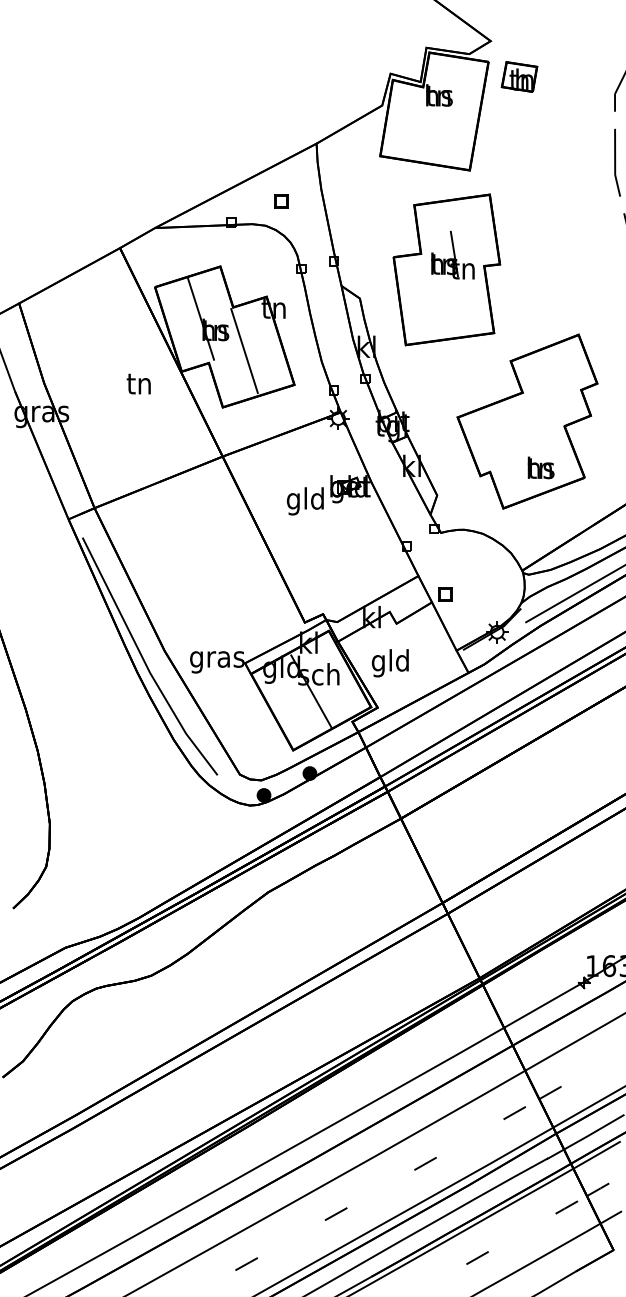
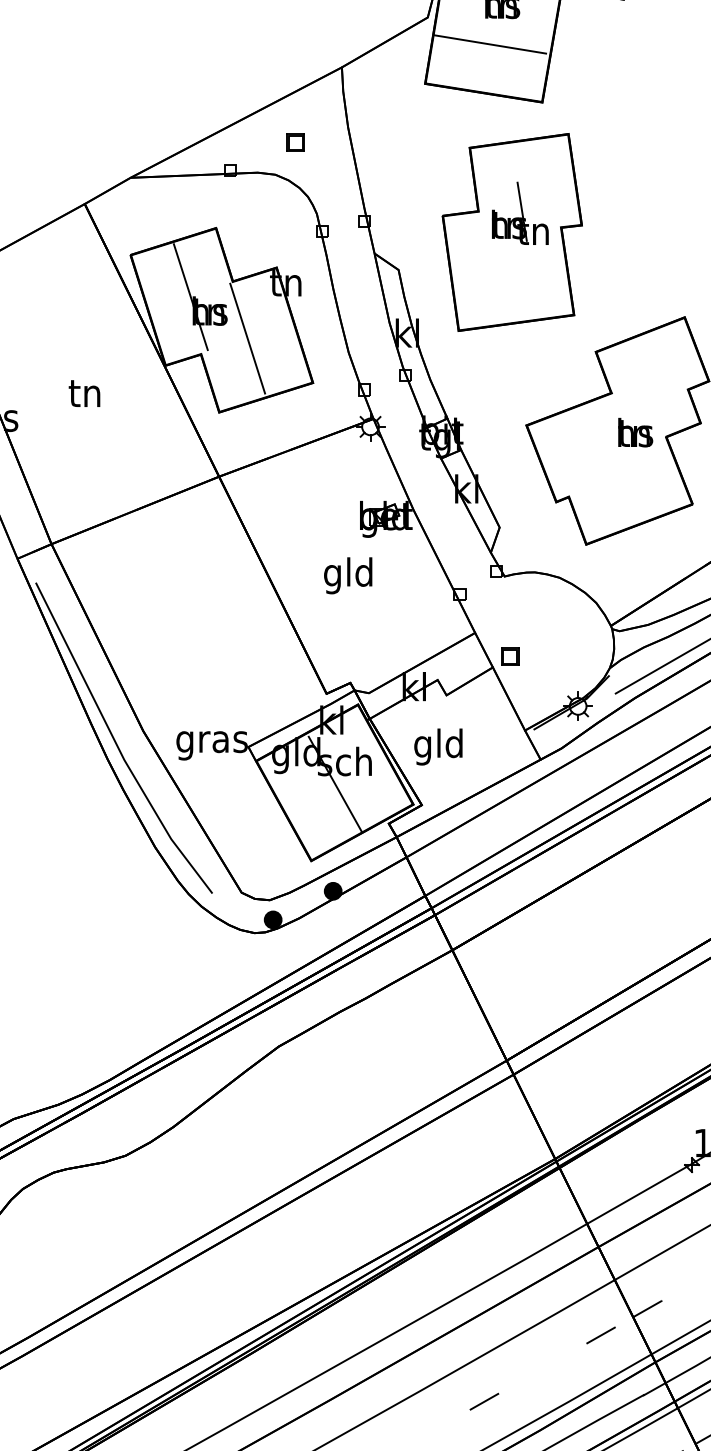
line: (429, 126) -> (489, 44), added
text: (138, 383) -> (84, 392), moved
text: (540, 467) -> (634, 432), moved
text: (305, 501) -> (348, 575), moved

